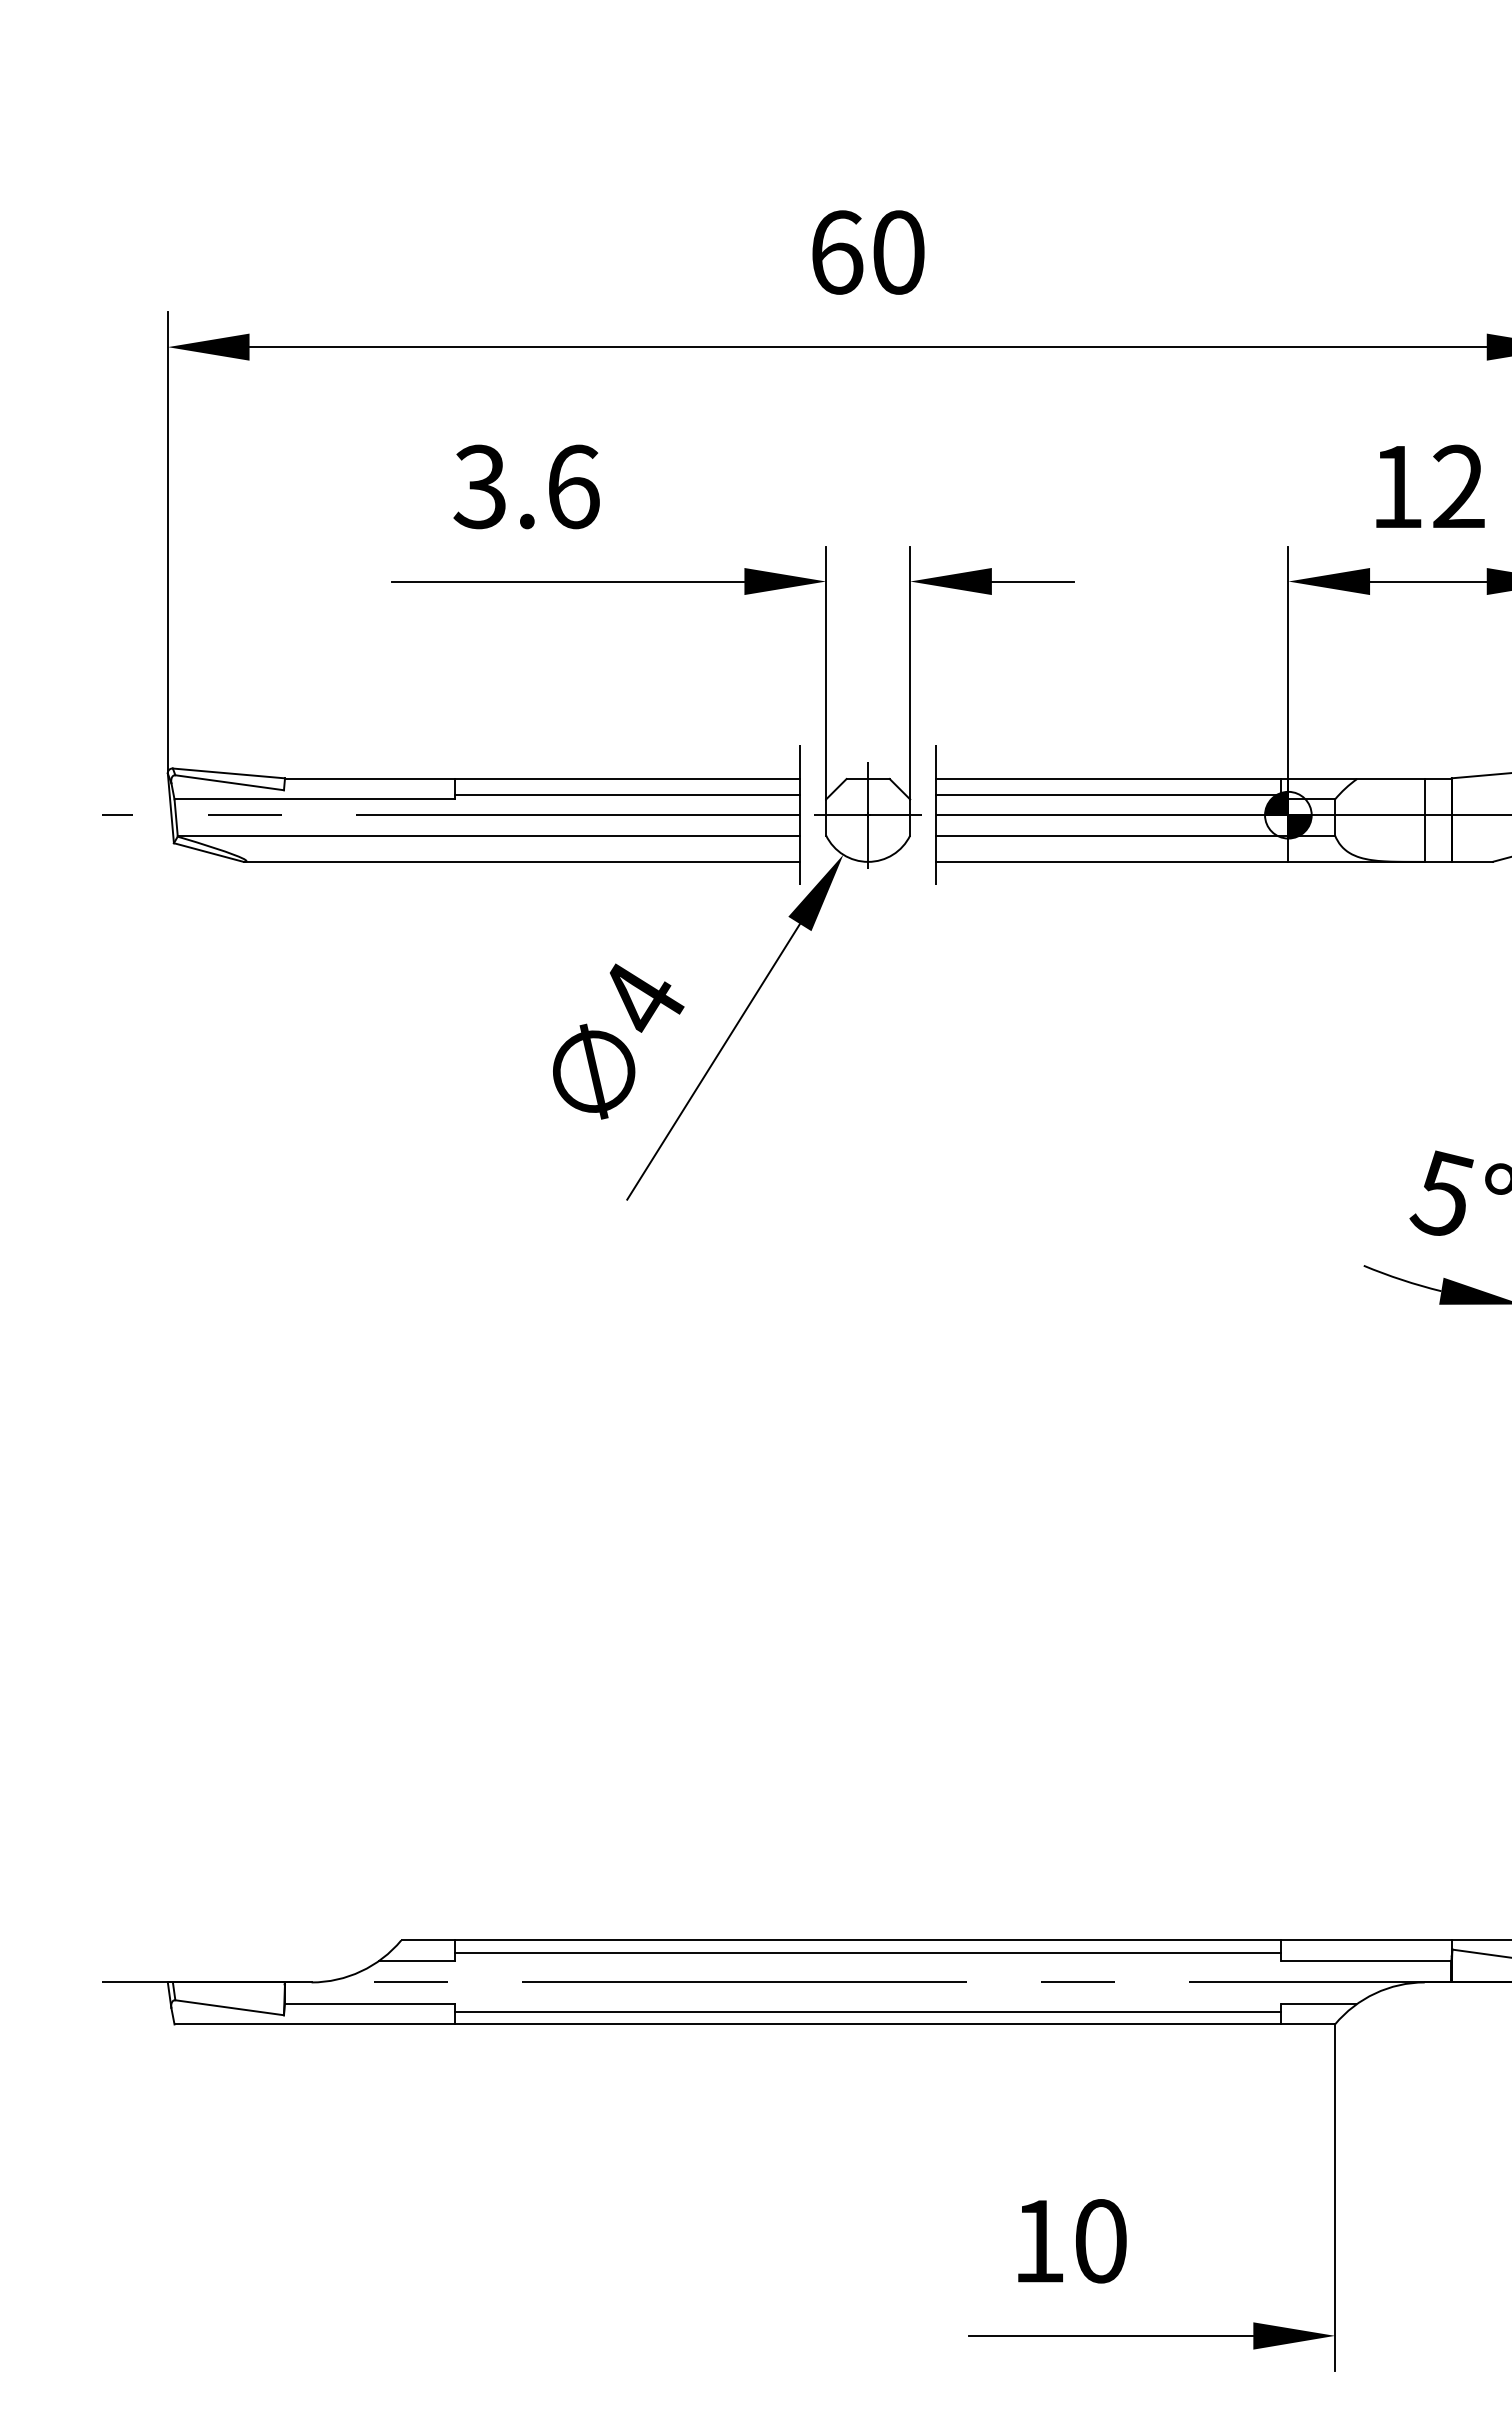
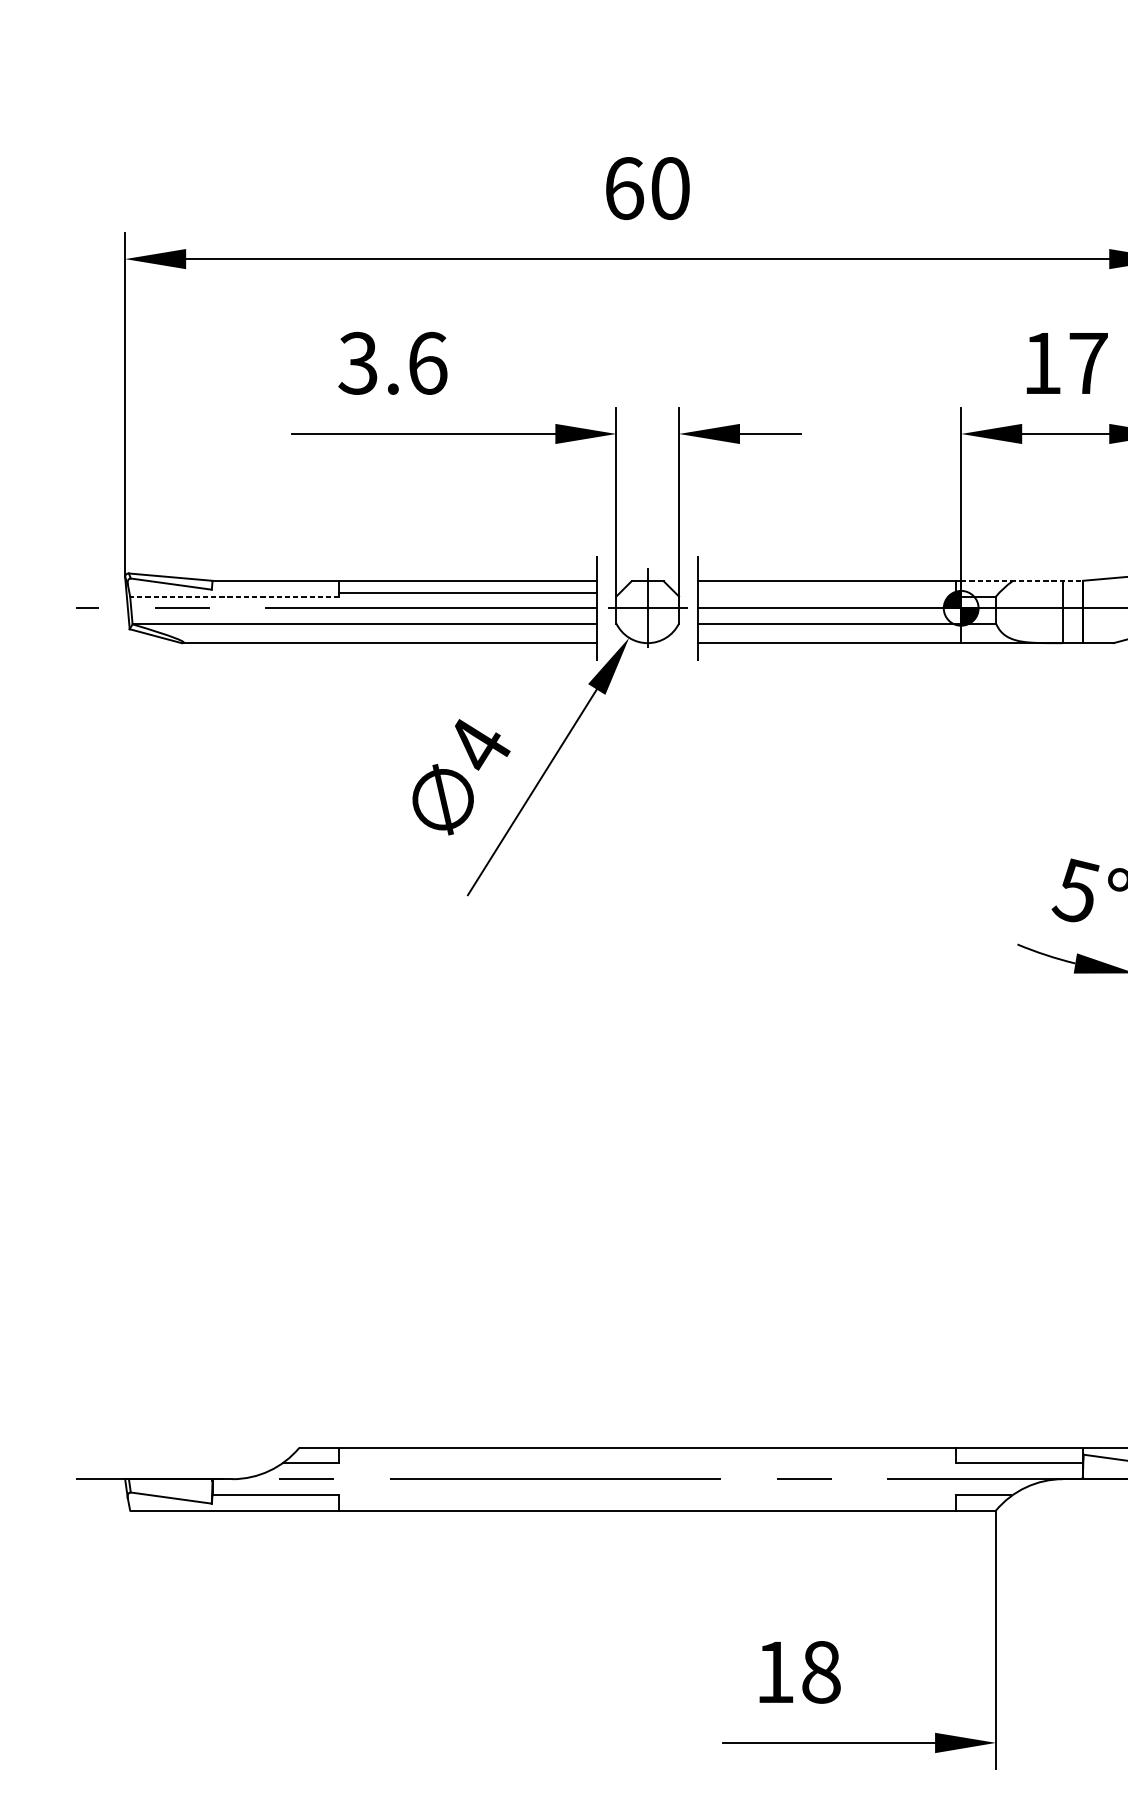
text: (1458, 485) -> (1088, 362), 12 -> 17
line: (1370, 779) -> (1022, 581), solid -> dashed
line: (1108, 794) -> (827, 592), removed
line: (314, 799) -> (234, 596), solid -> dashed
line: (867, 1952) -> (647, 1456), removed
line: (867, 2011) -> (647, 1500), removed
text: (1100, 2241) -> (821, 1672), 10 -> 18

